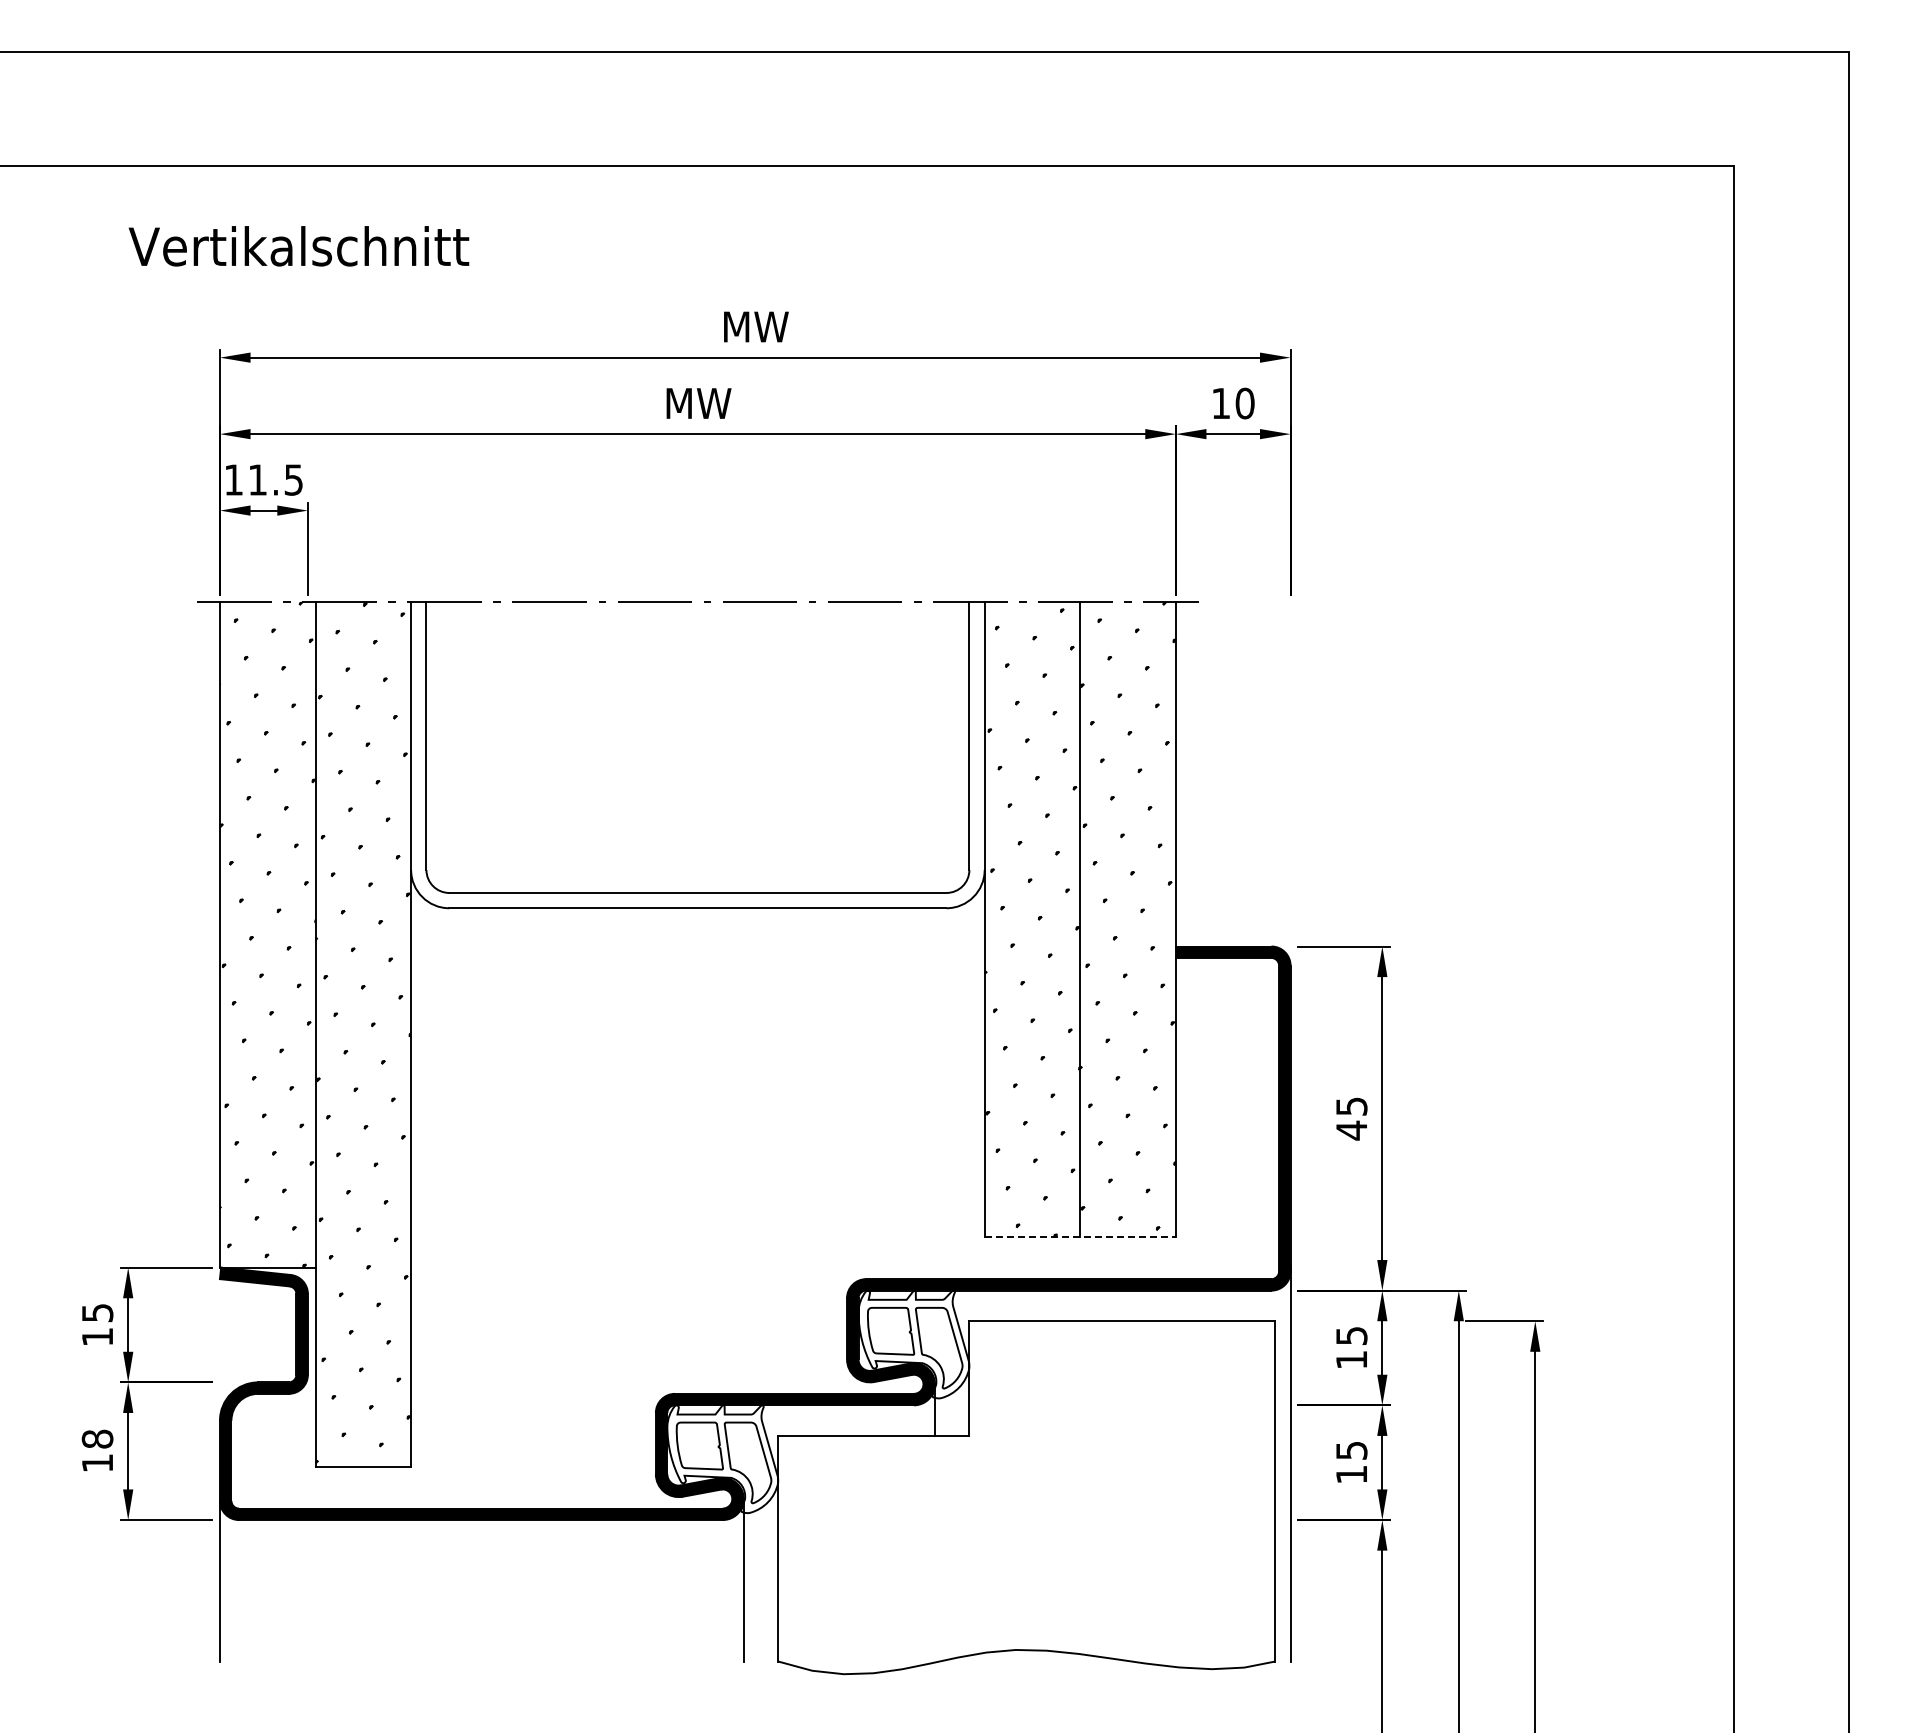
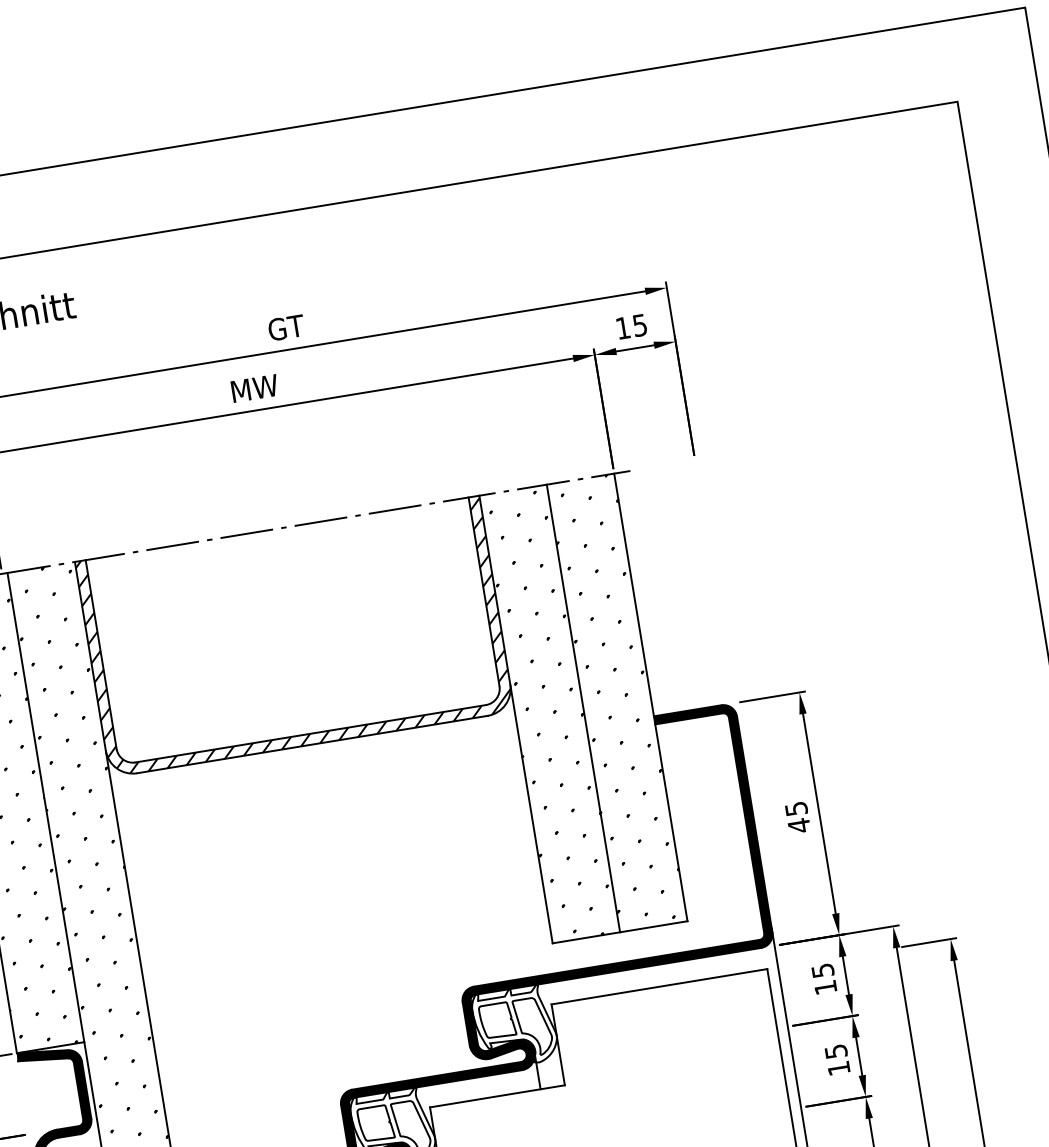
text: (756, 326) -> (286, 327), MW -> GT
text: (1244, 403) -> (639, 325), 10 -> 15
hatch: (697, 755) -> (294, 636), added
line: (1080, 1237) -> (620, 932), dashed -> solid

